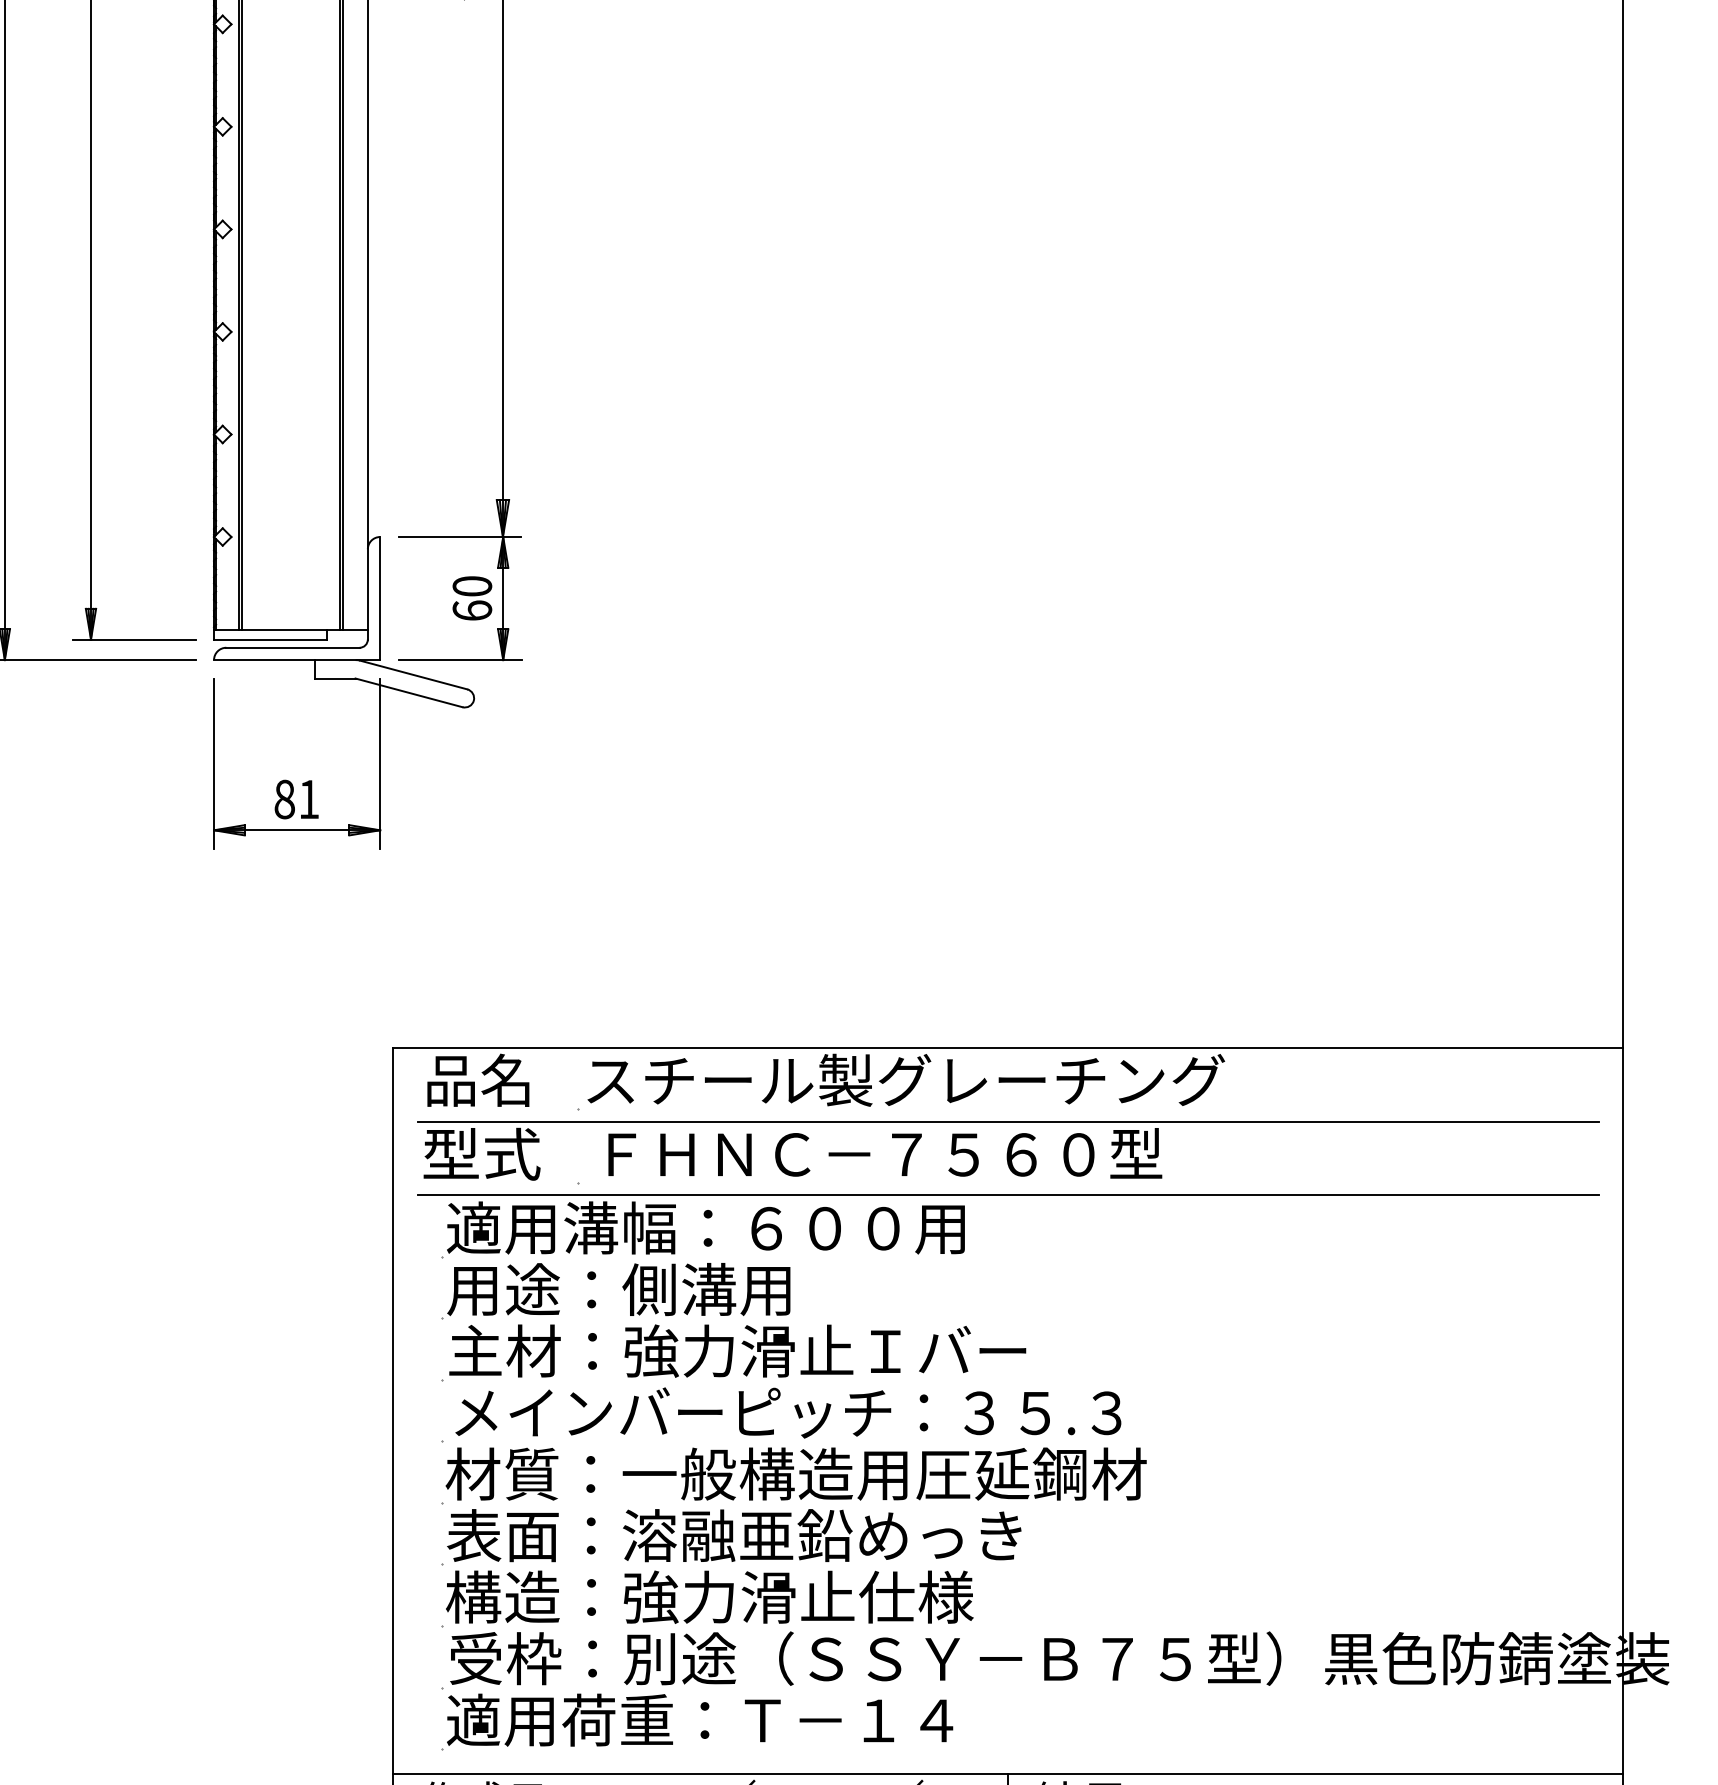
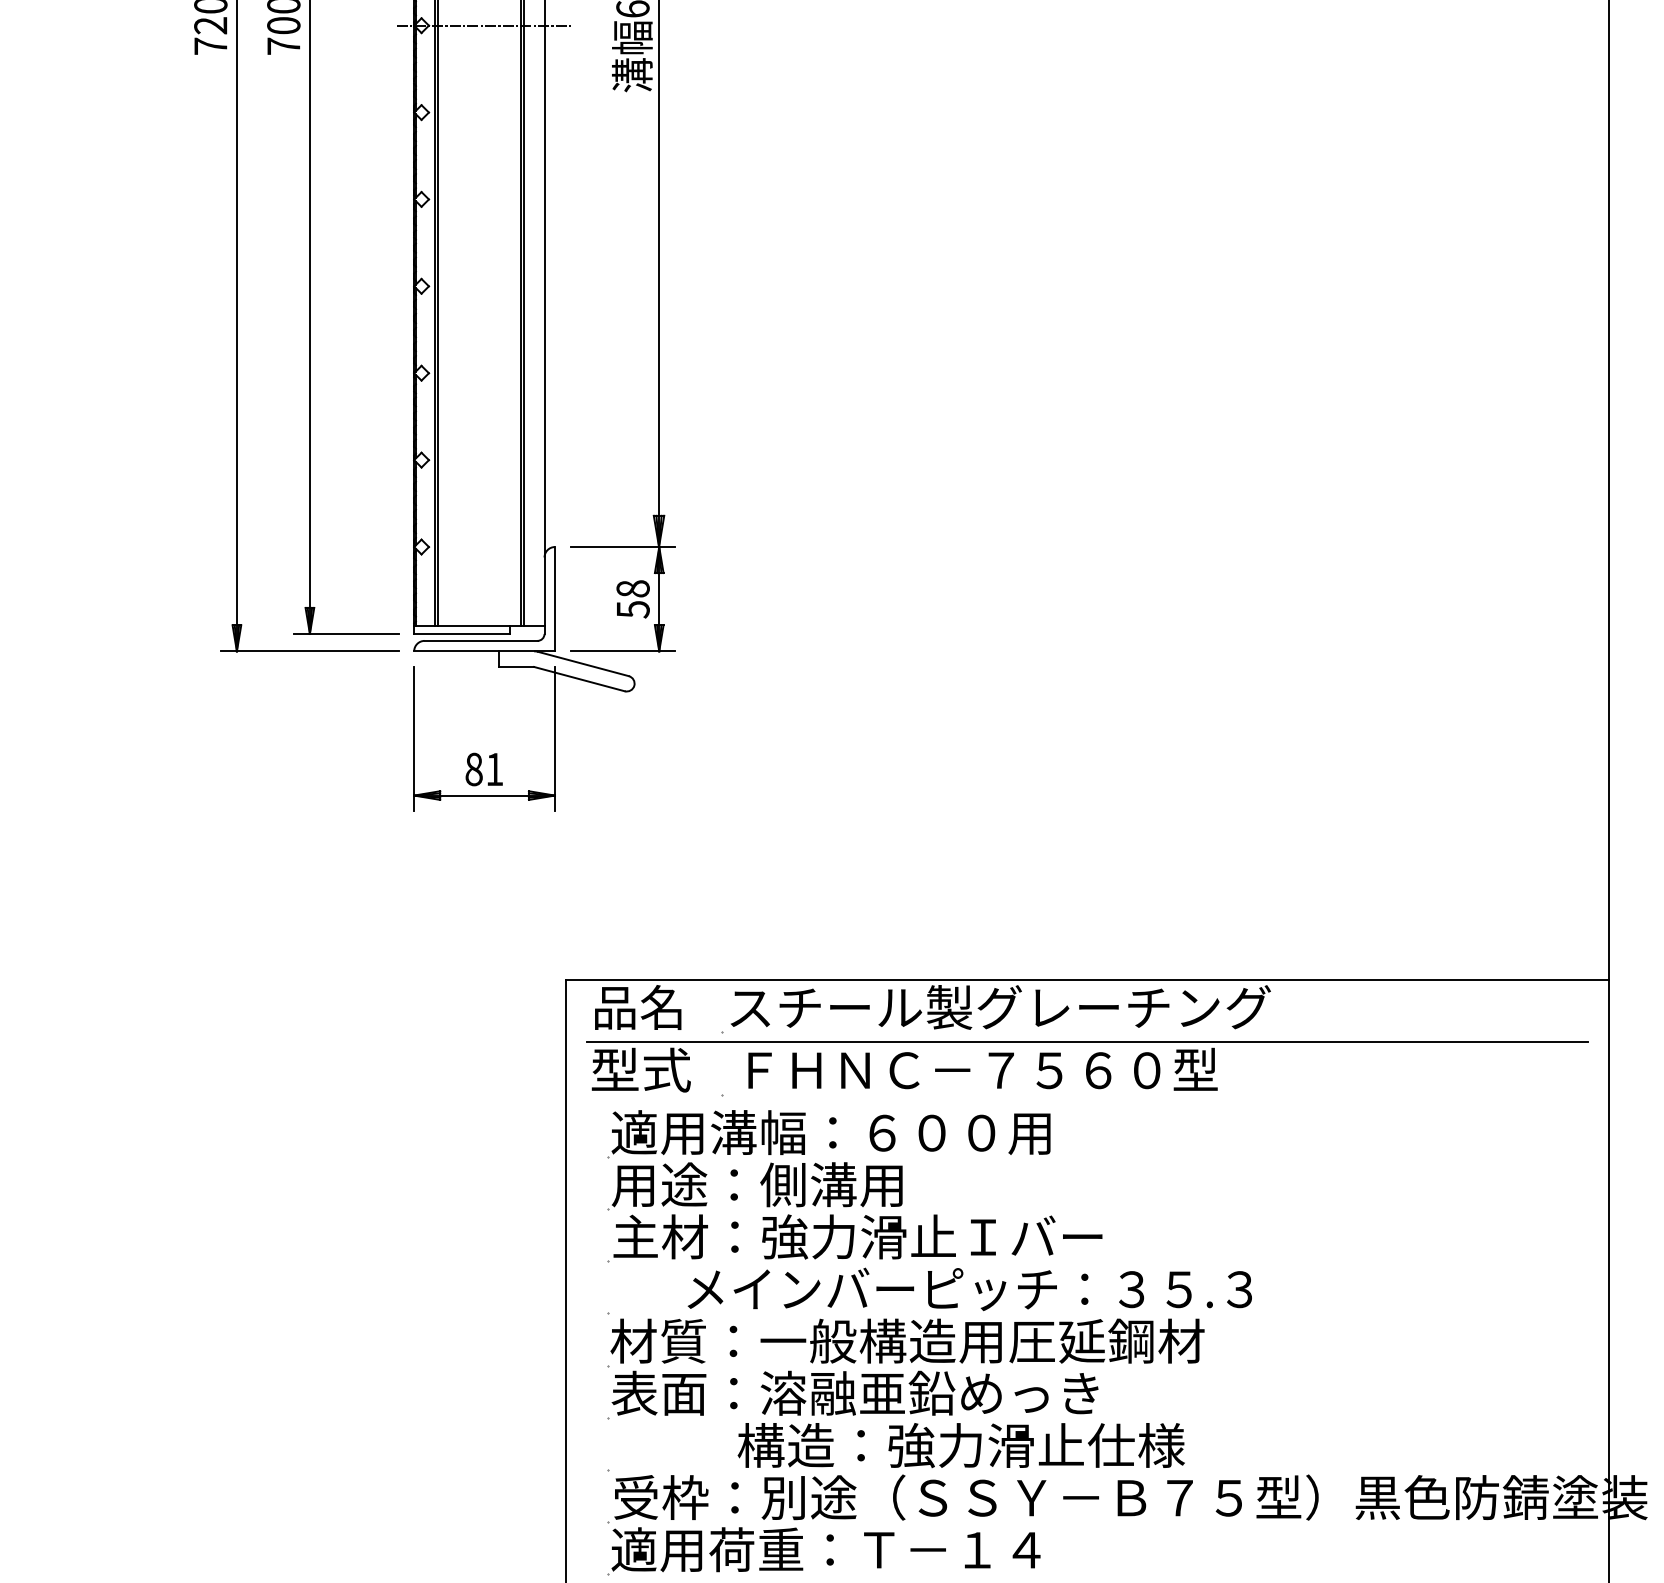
text: (471, 598) -> (632, 599), 60 -> 58
line: (1007, 1194) -> (1086, 1104), removed
text: (787, 1413) -> (969, 1289), moved
text: (708, 1597) -> (960, 1445), moved

